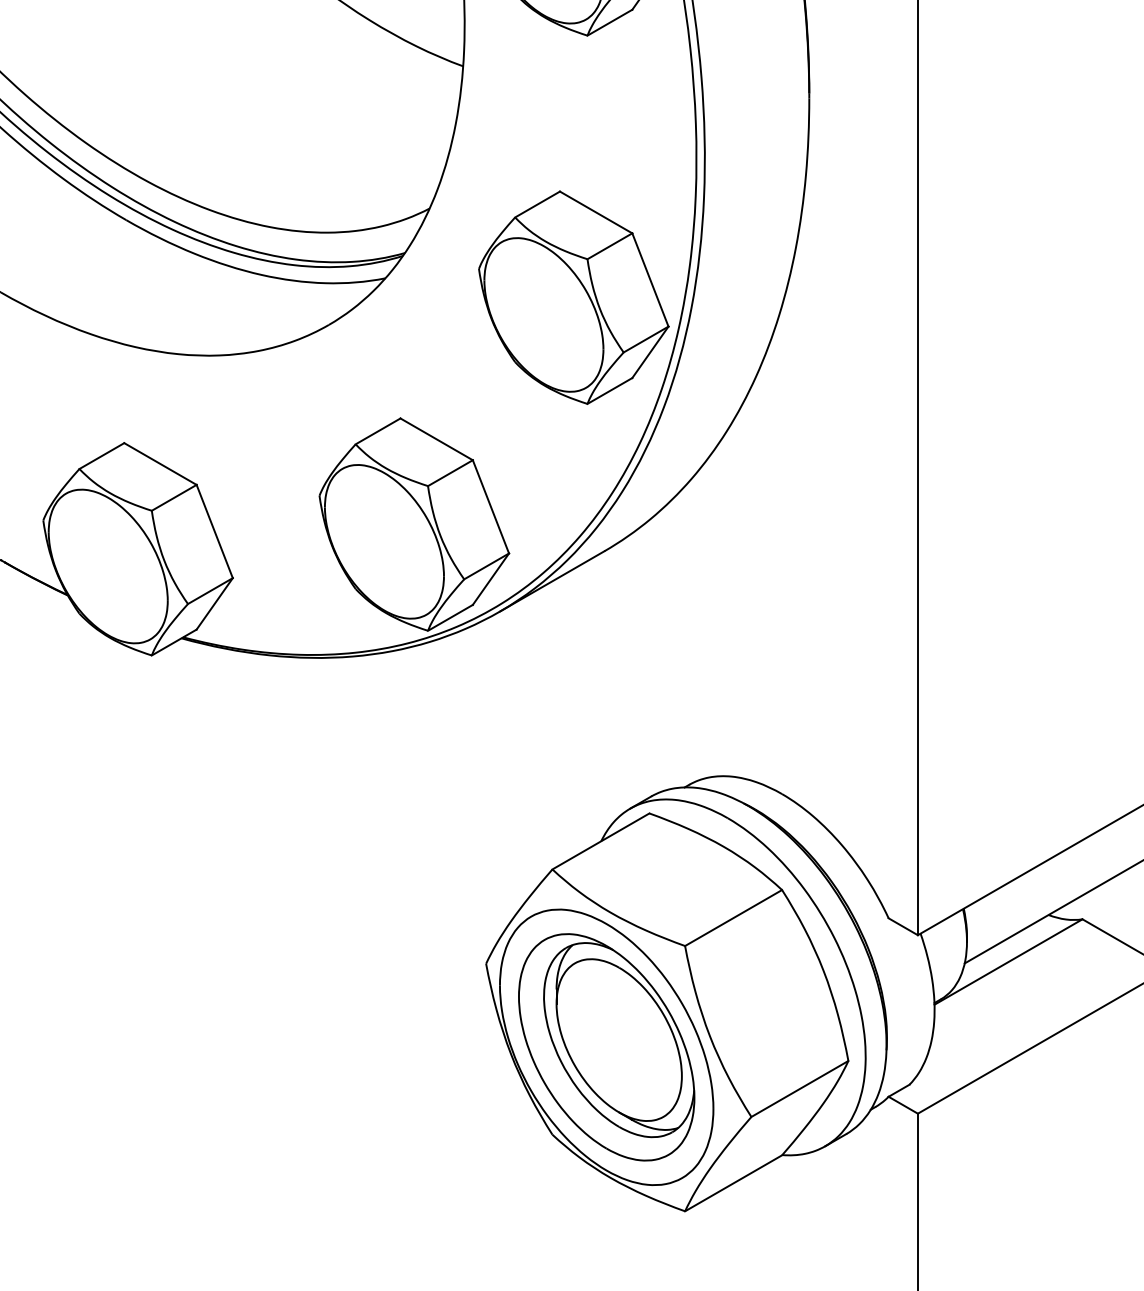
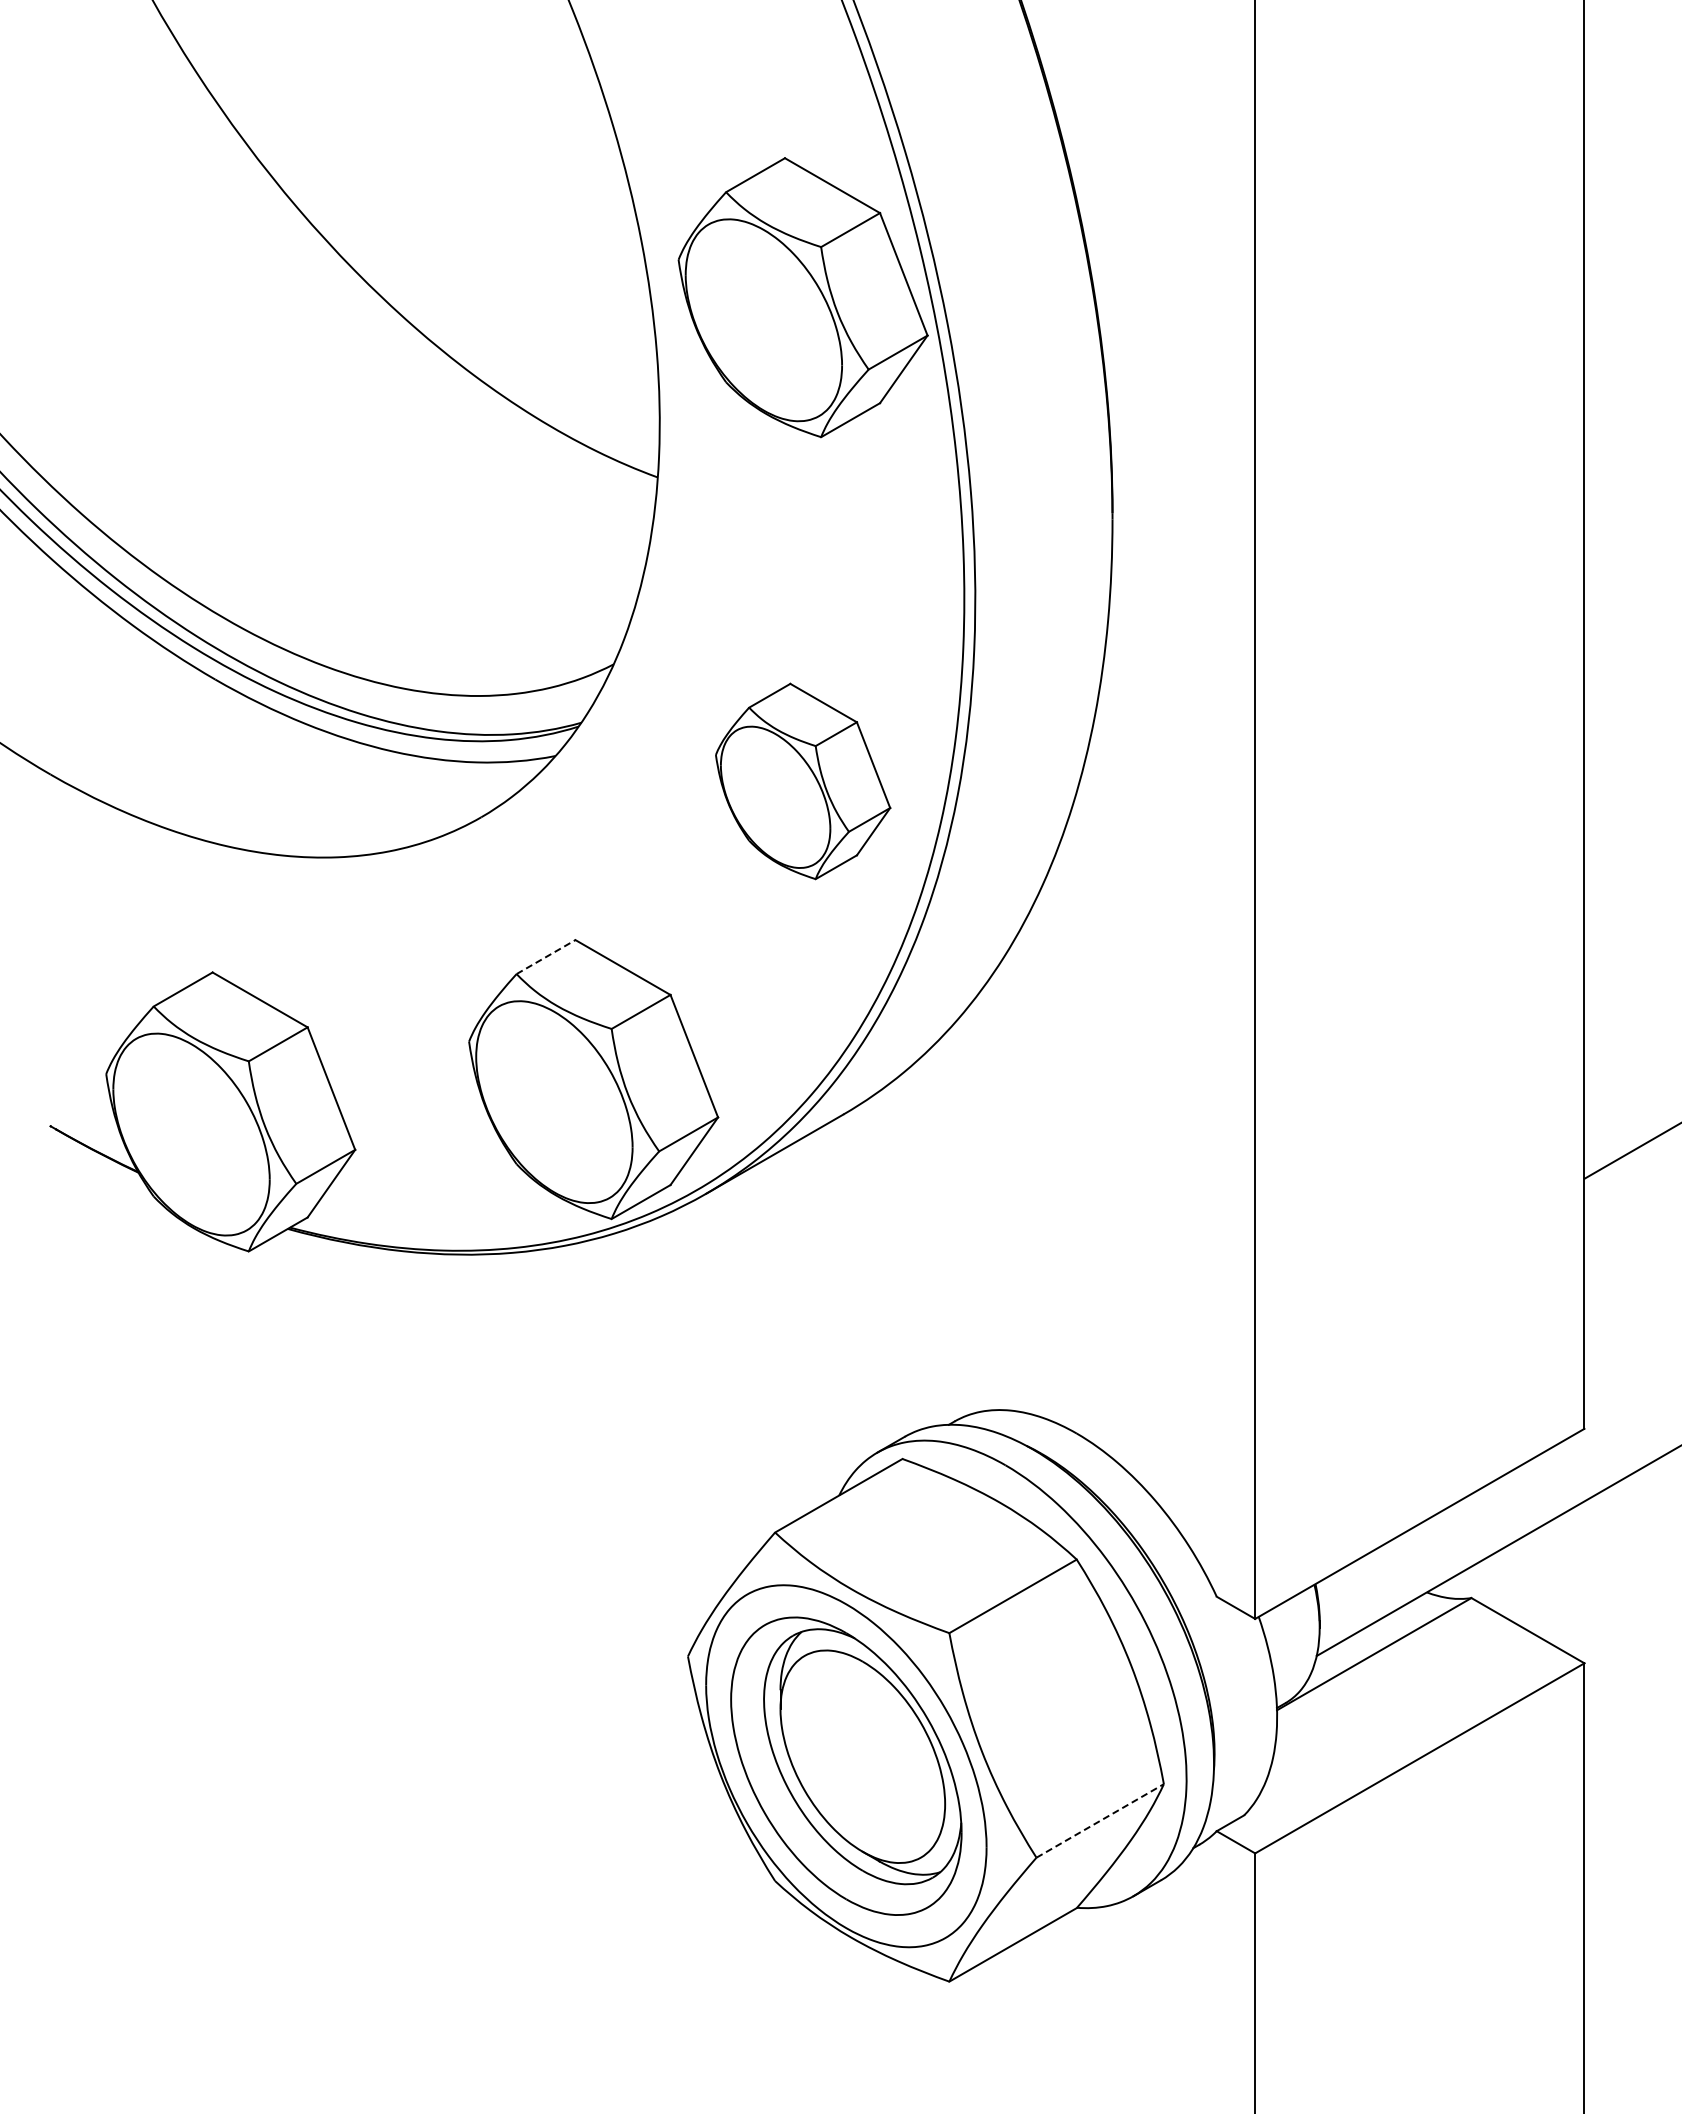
part: (573, 297) -> (802, 781), size x0.7
line: (378, 431) -> (546, 957), solid -> dashed
line: (800, 1088) -> (1100, 1820), solid -> dashed

